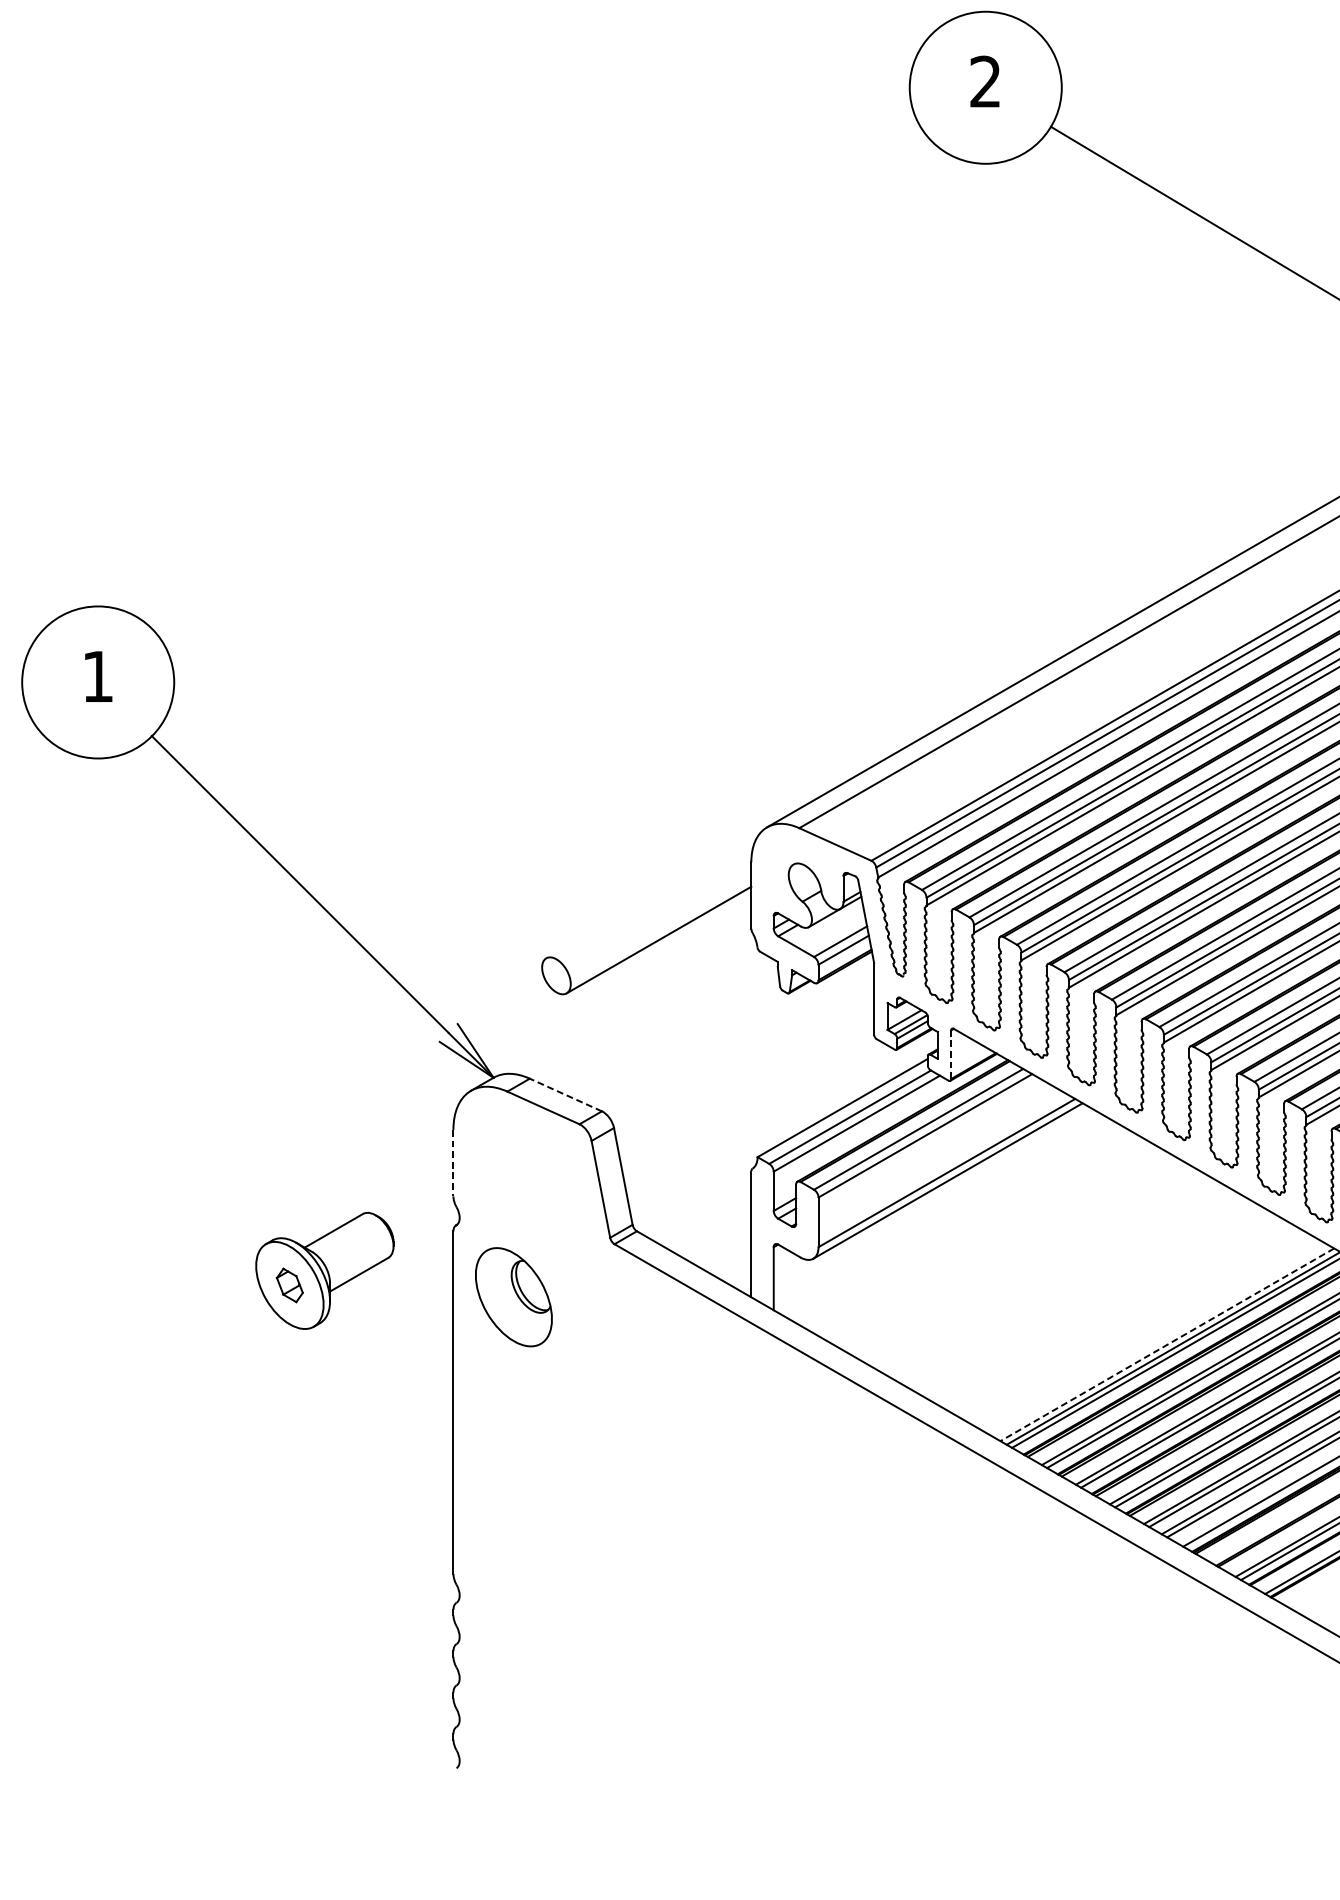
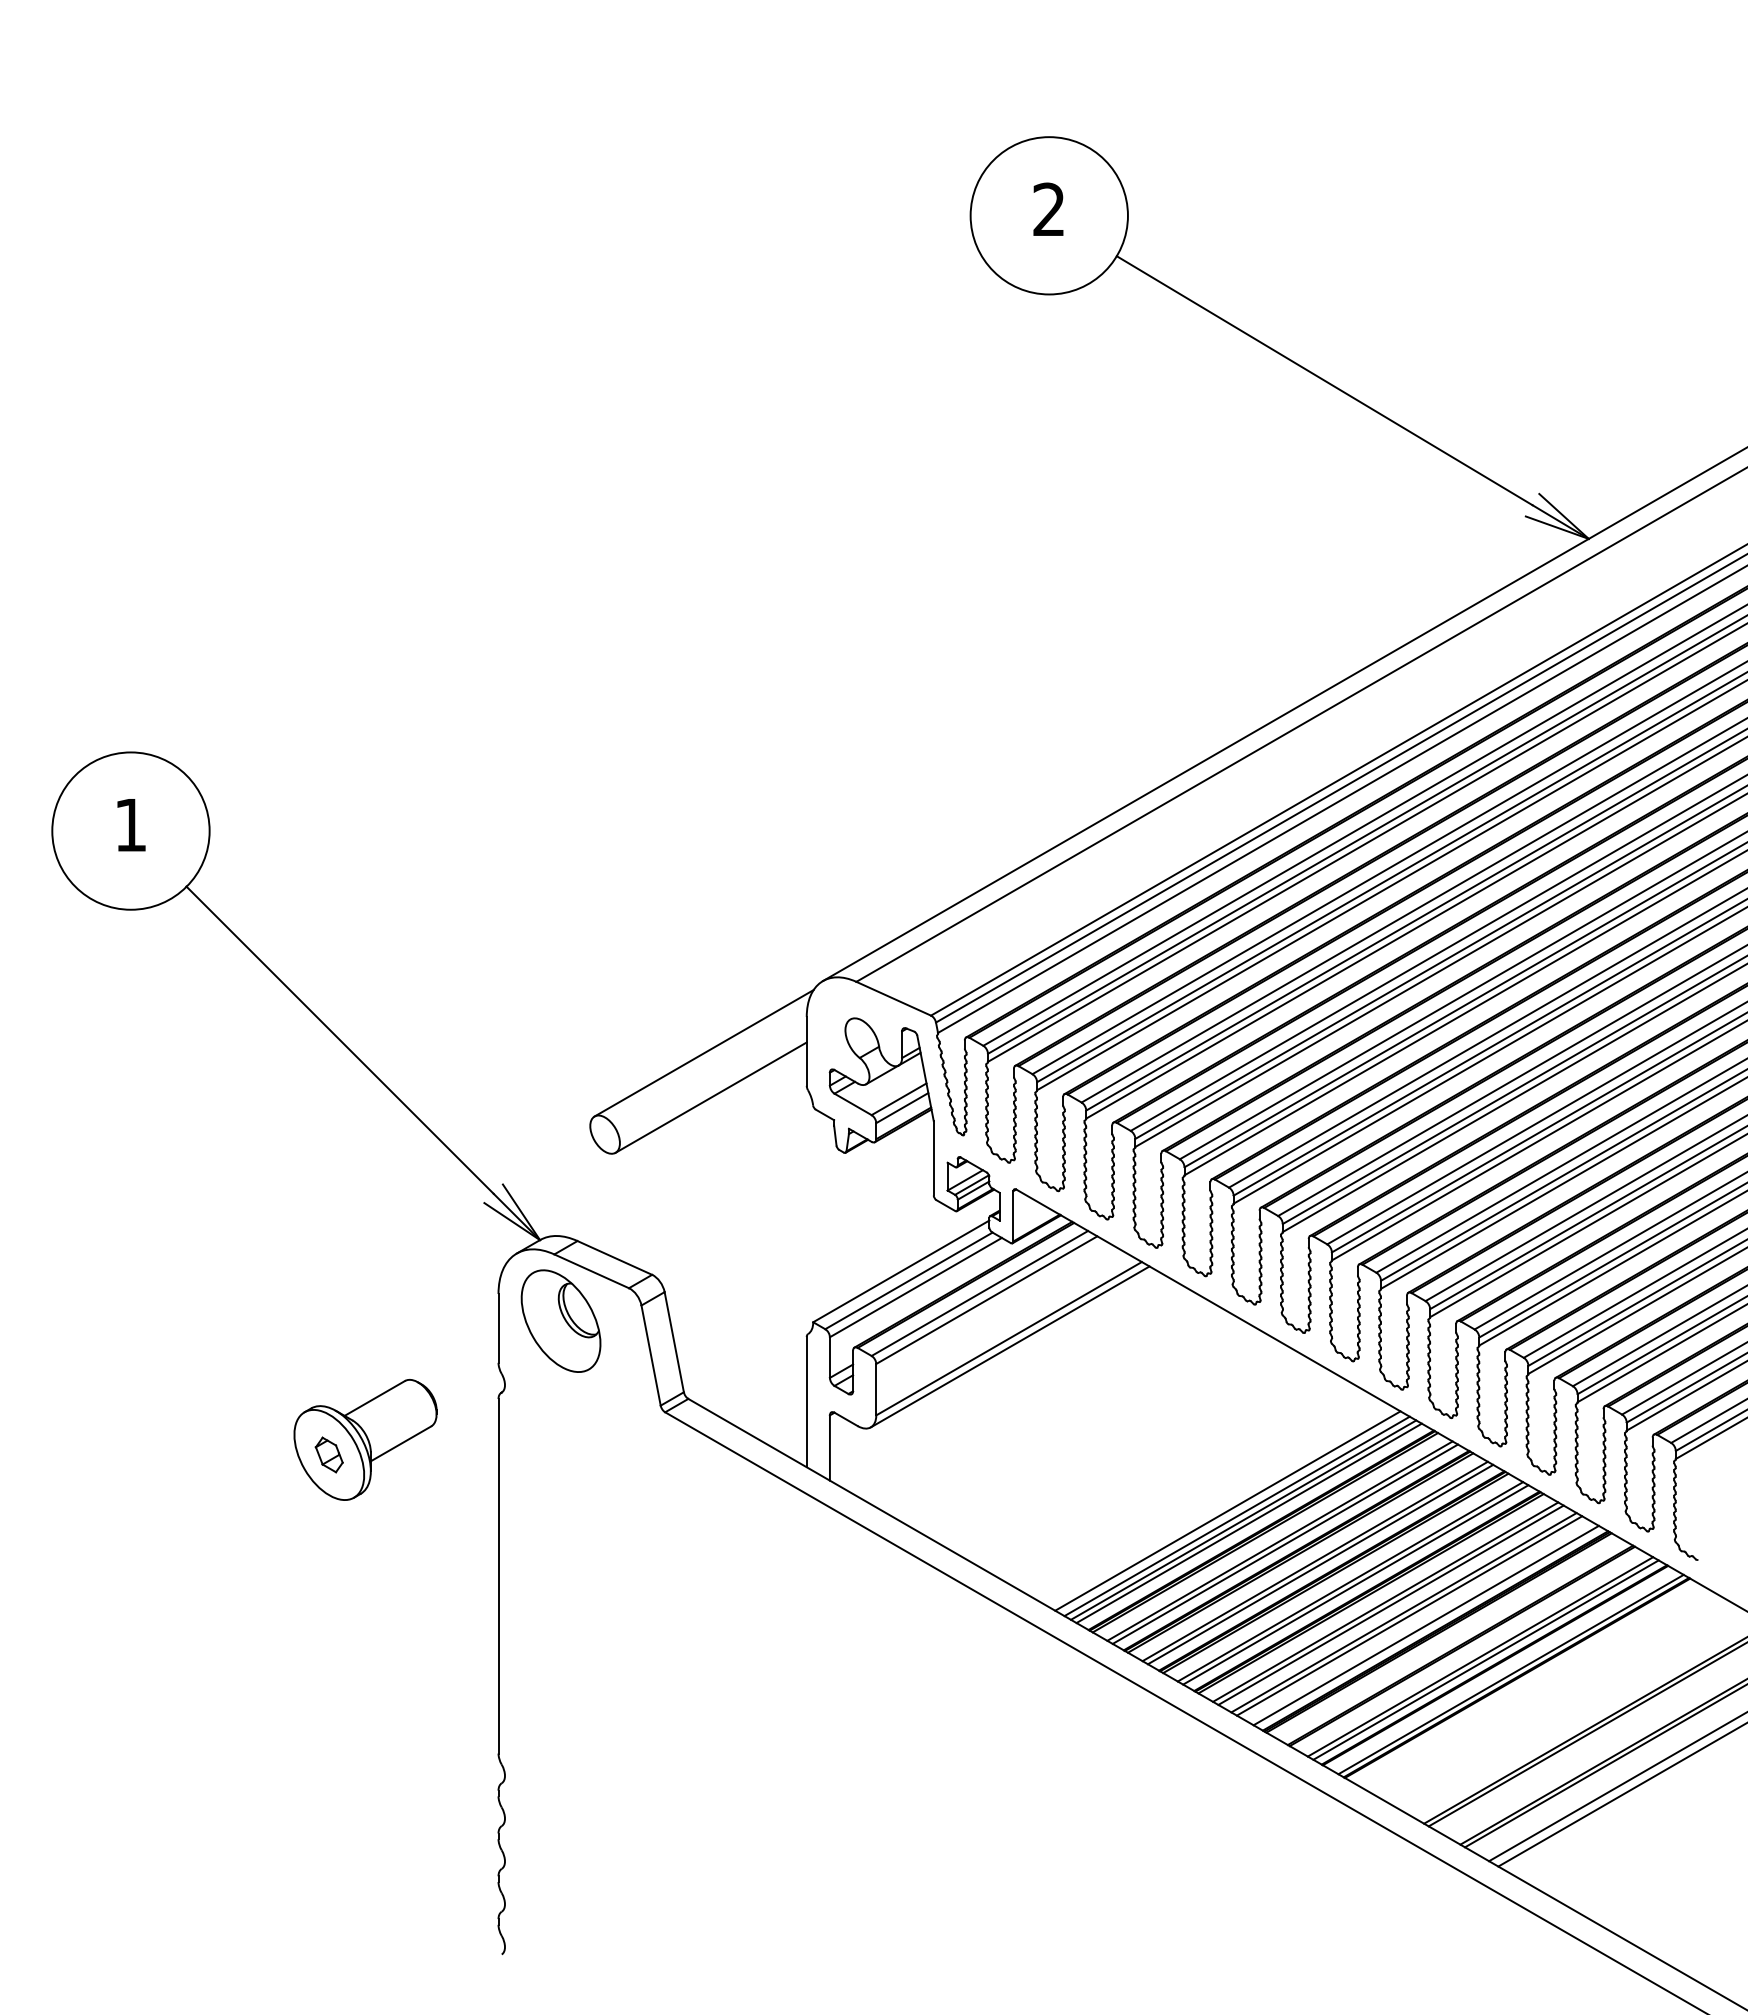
line: (651, 897) -> (703, 1053), added
line: (951, 1053) -> (1013, 1215), dashed -> solid
line: (565, 1094) -> (614, 1257), dashed -> solid
line: (453, 1163) -> (498, 1328), dashed -> solid
part: (513, 1296) -> (560, 1320), moved
line: (1157, 1339) -> (1227, 1510), added
line: (1166, 1344) -> (1236, 1516), dashed -> solid

